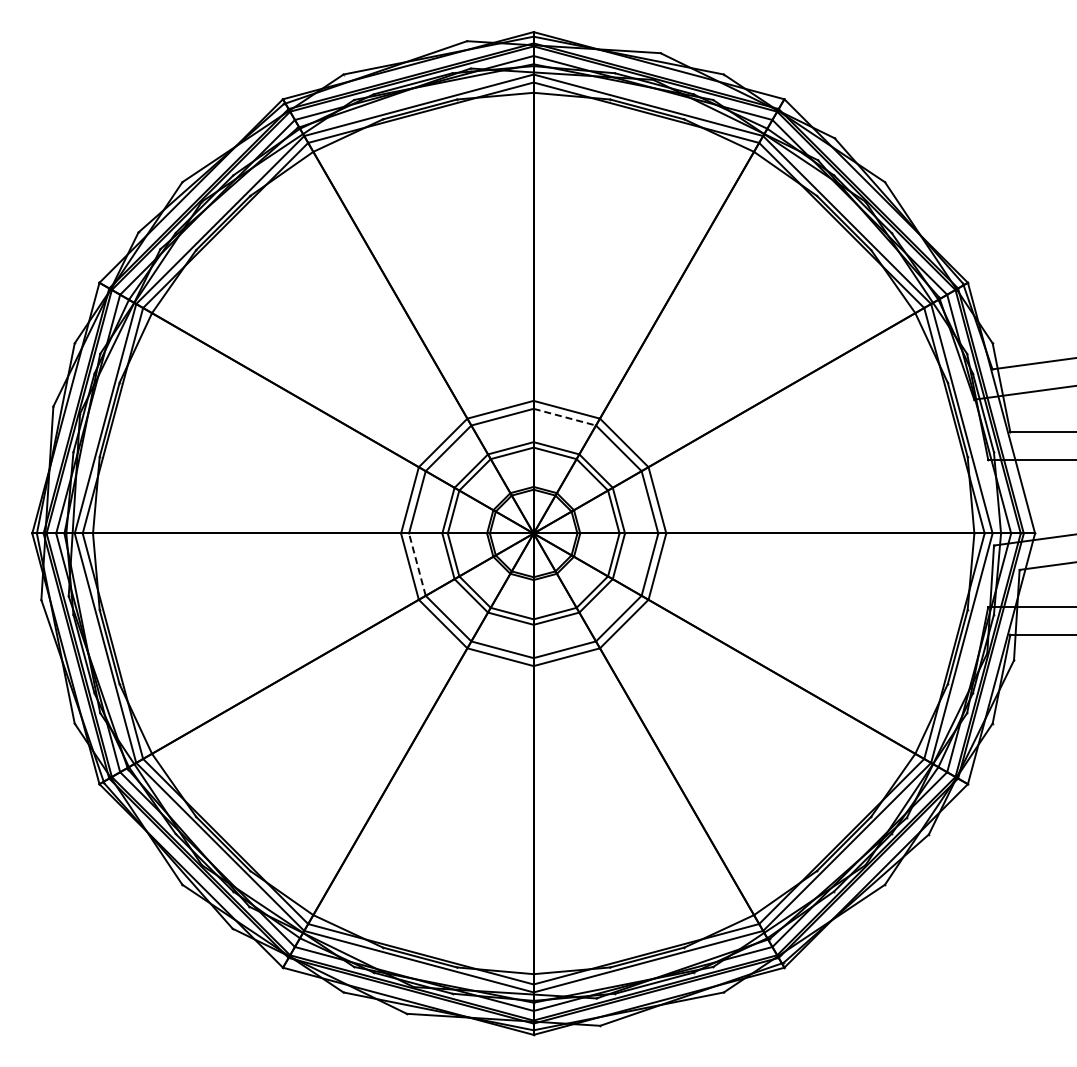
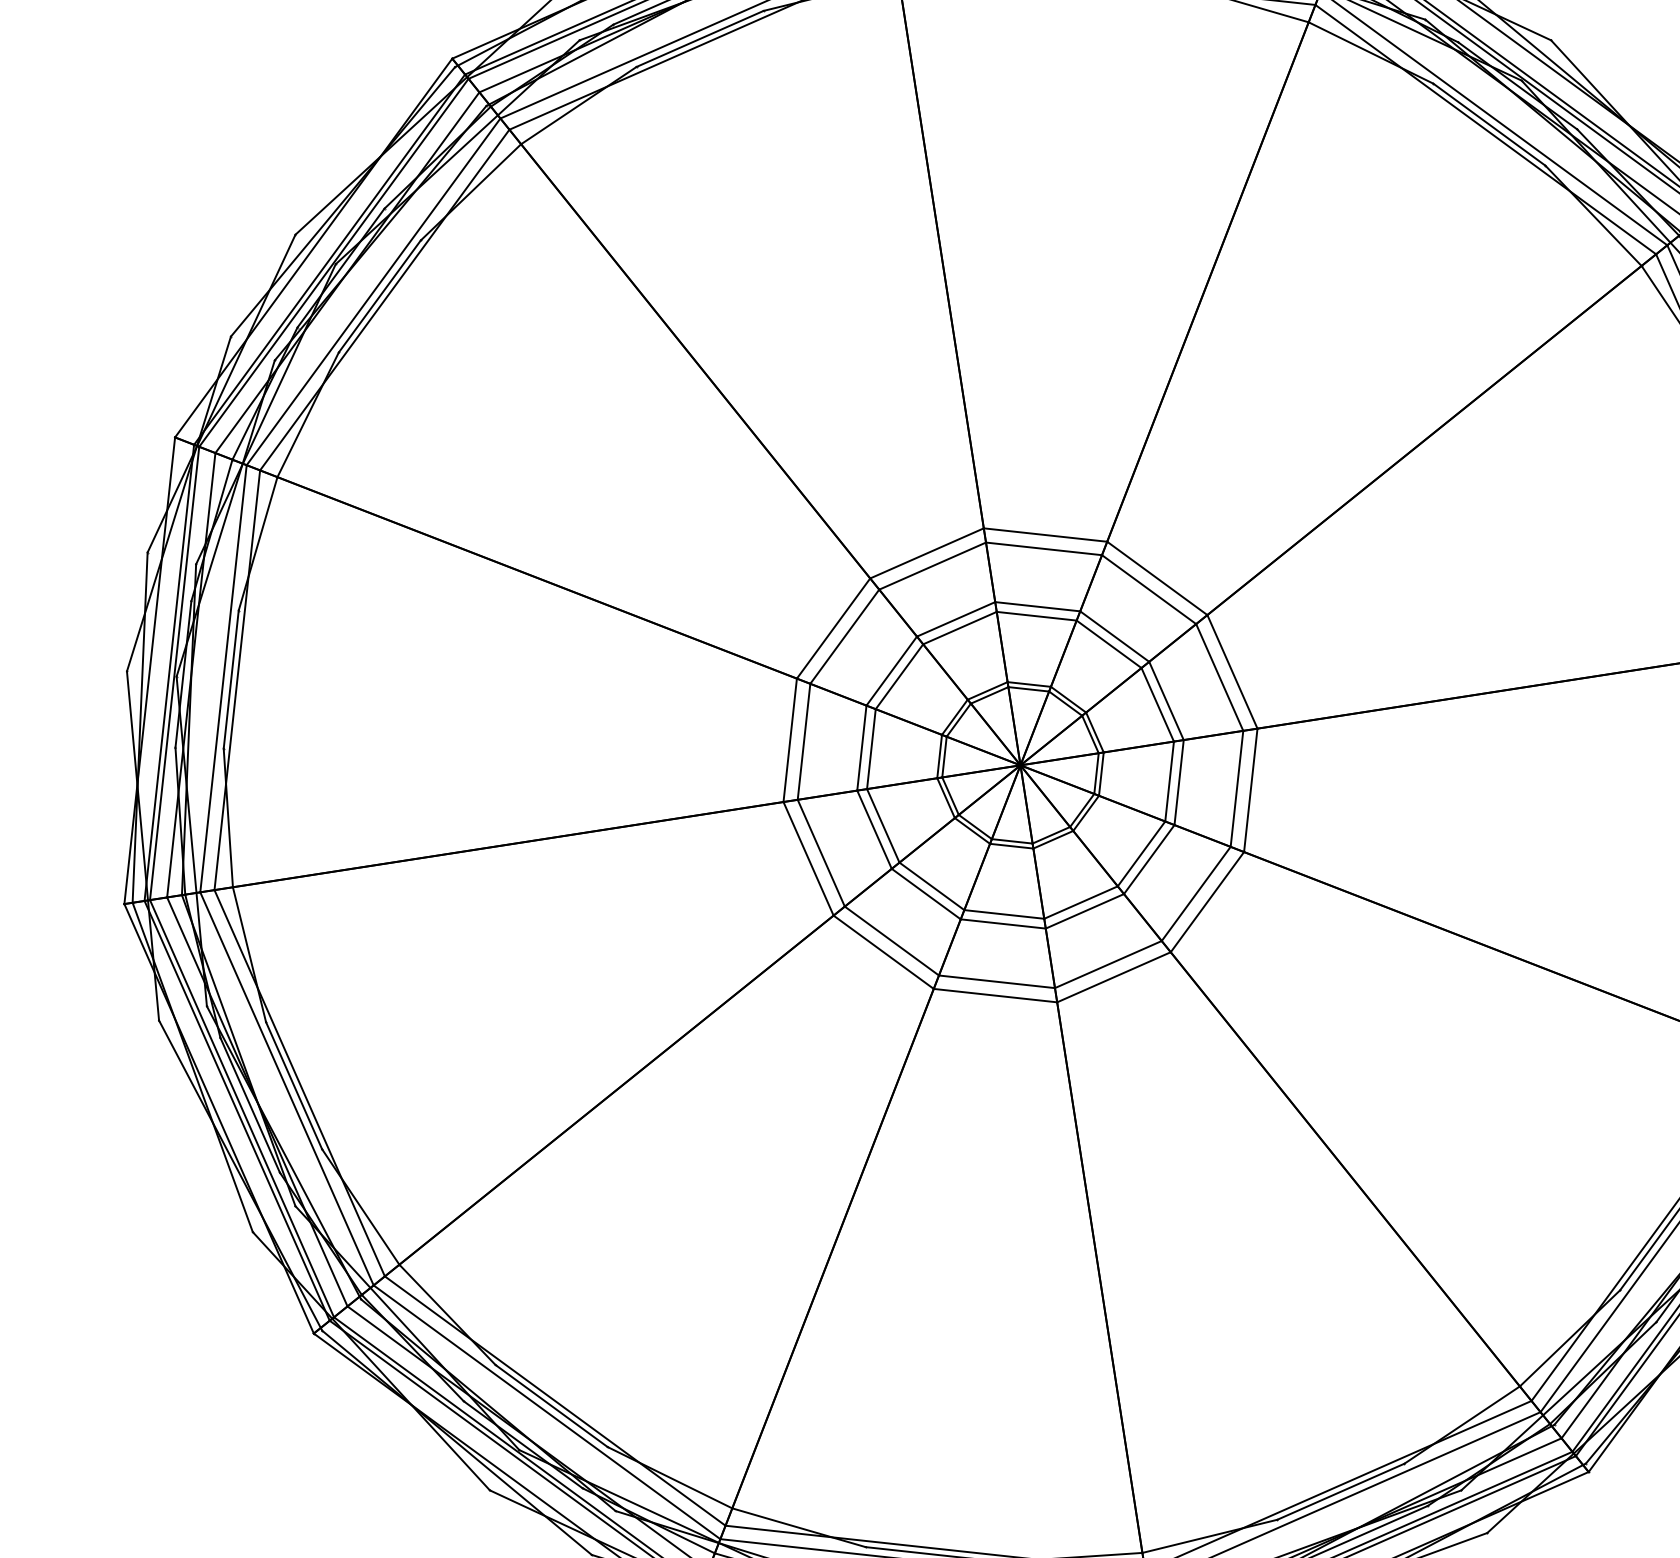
line: (565, 417) -> (1045, 549), dashed -> solid
line: (417, 564) -> (821, 852), dashed -> solid

